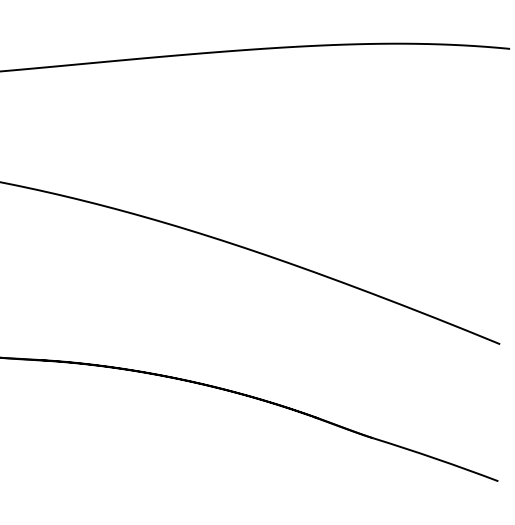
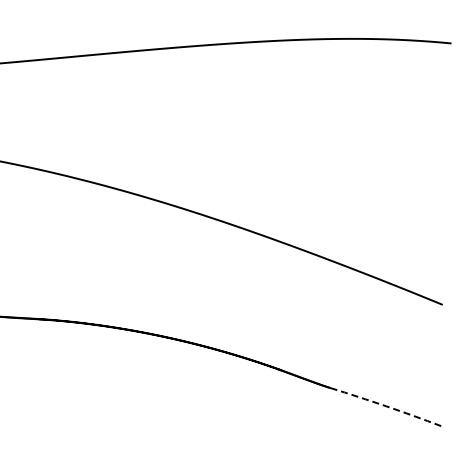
arc: (436, 459) -> (386, 406), solid -> dashed

